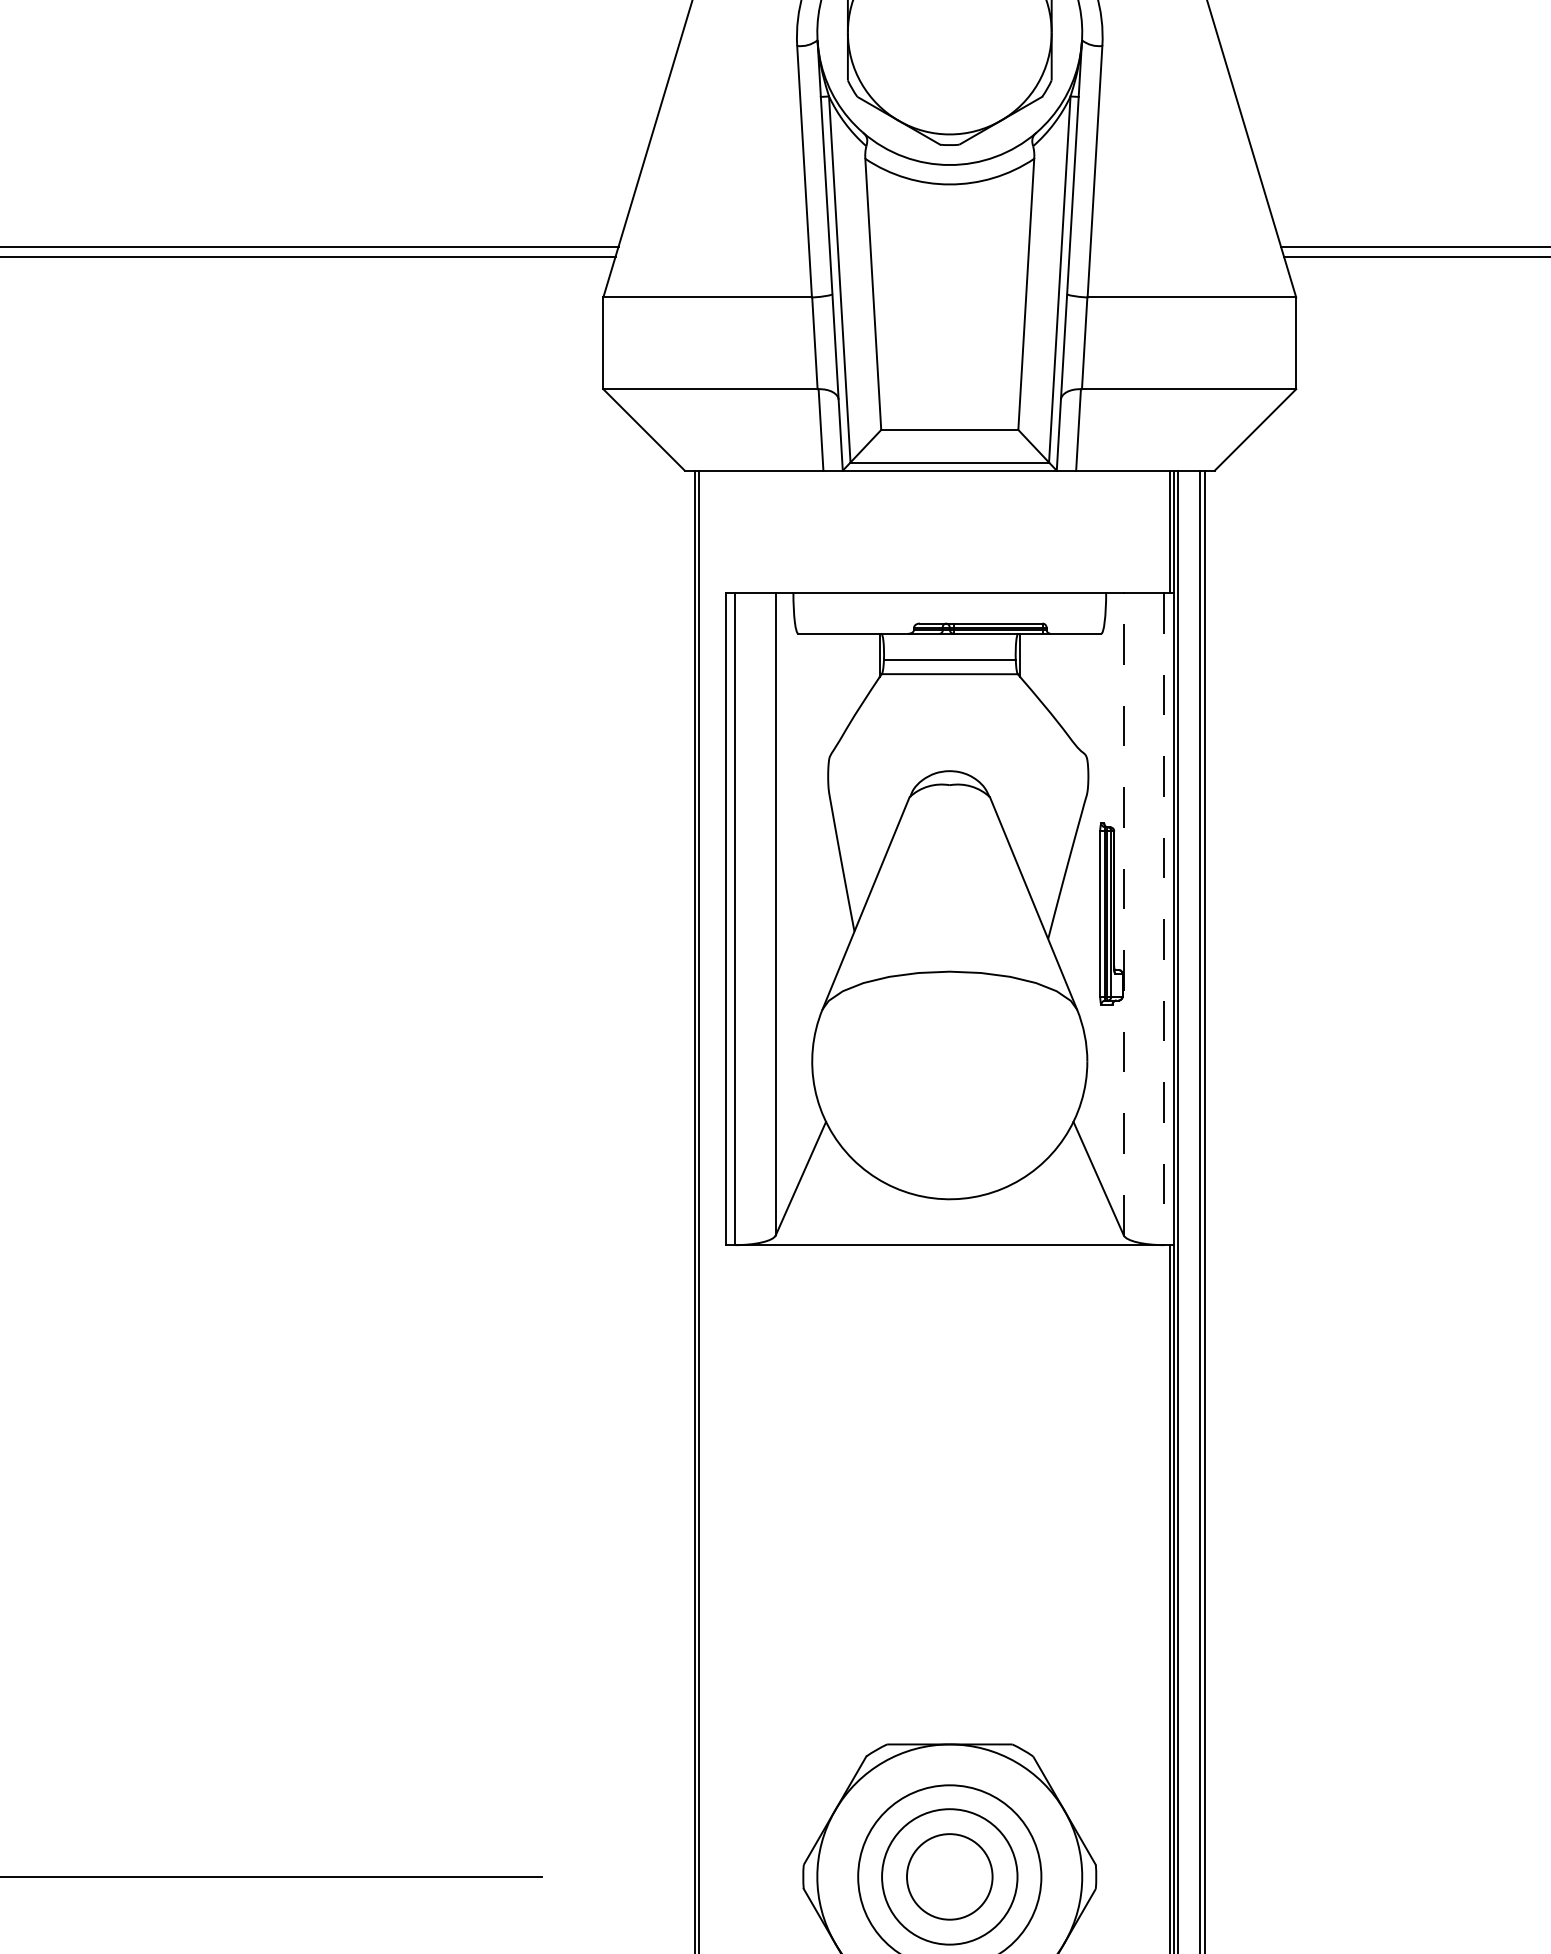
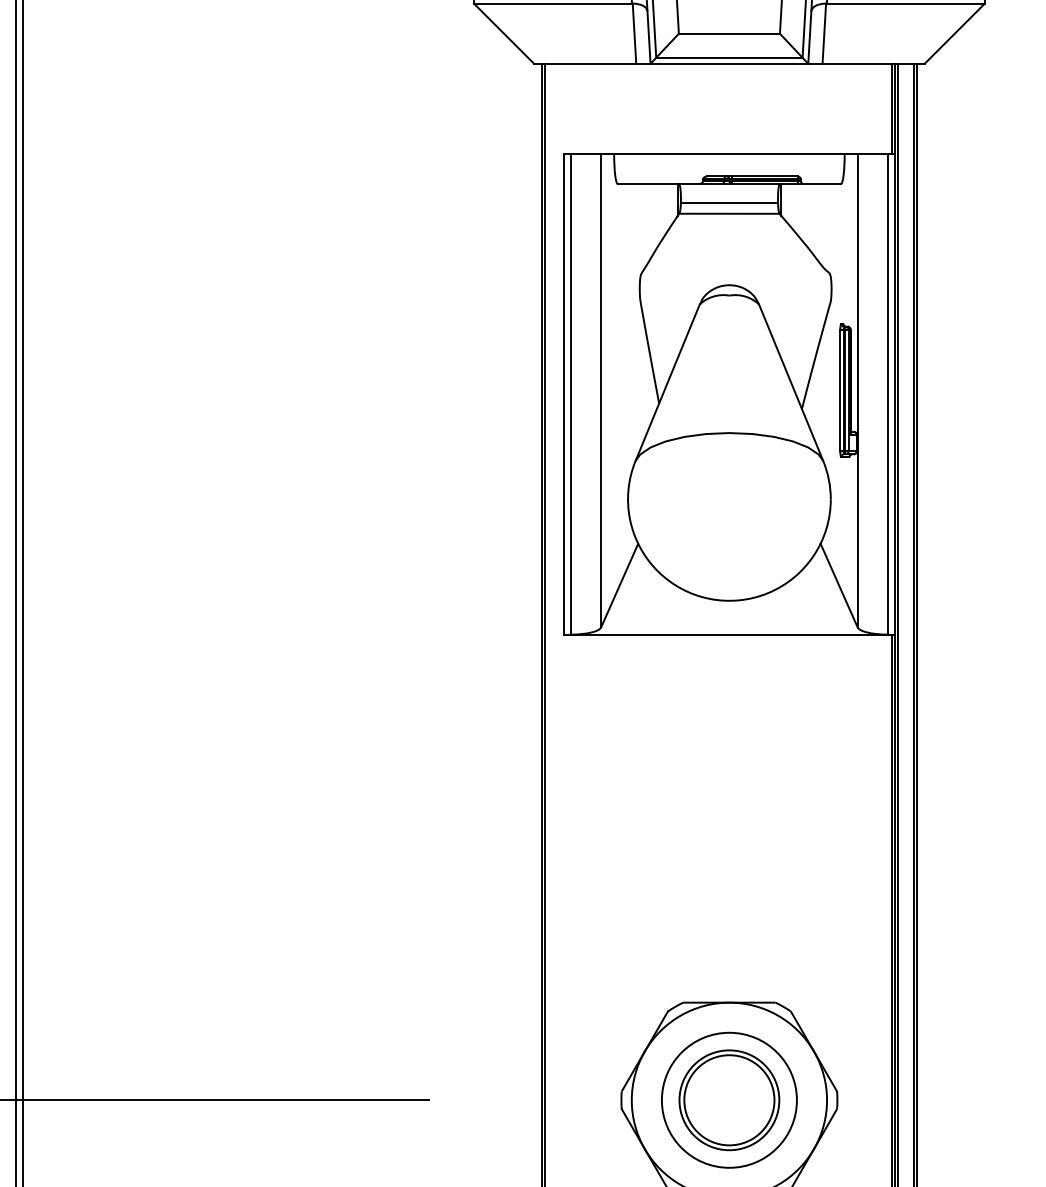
line: (1123, 913) -> (857, 390), dashed -> solid
line: (1164, 919) -> (887, 394), dashed -> solid
circle: (949, 1876) -> (729, 1099), size x1.43

